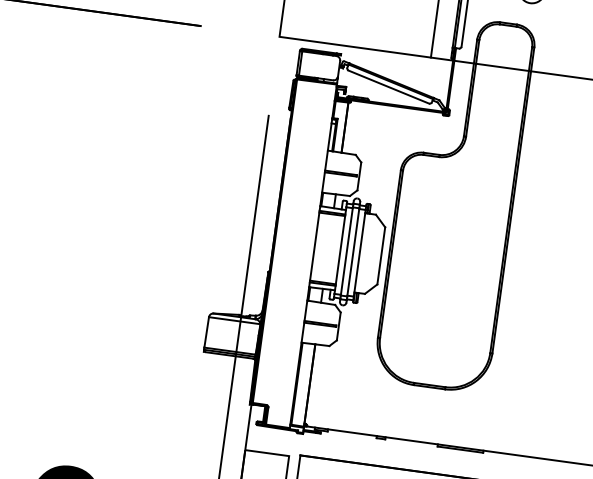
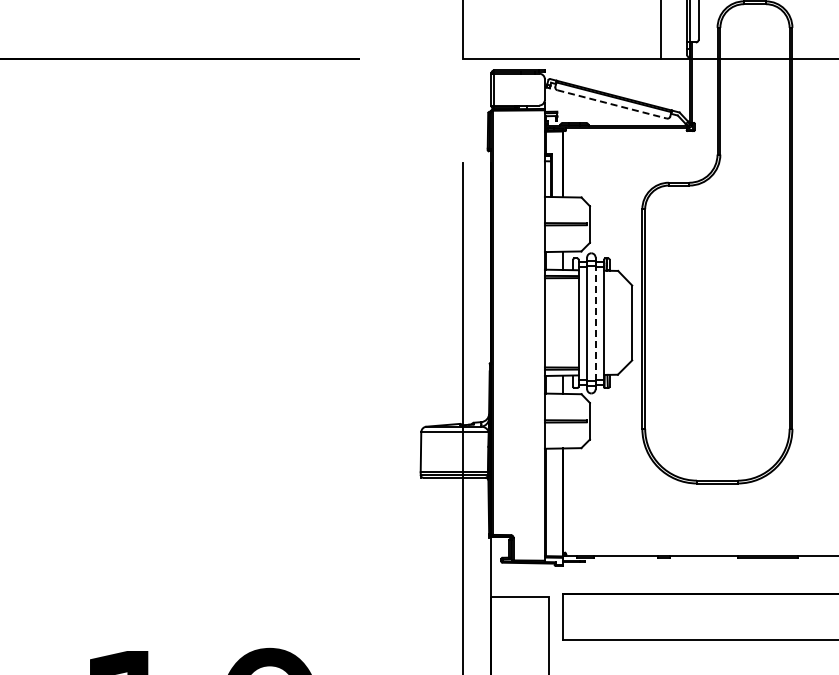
line: (389, 87) -> (612, 104), solid -> dashed
line: (353, 252) -> (595, 323), solid -> dashed

